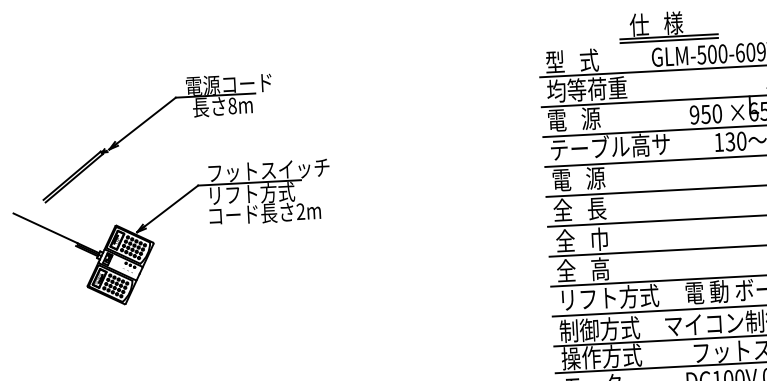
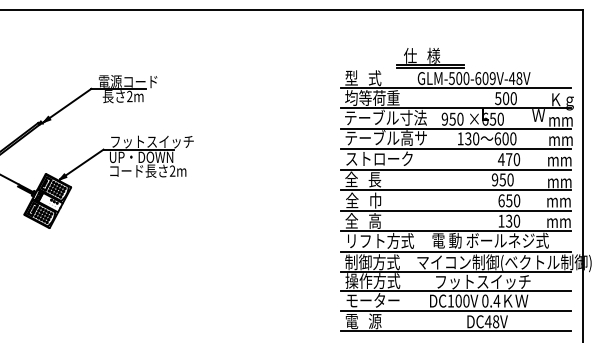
text: (232, 105) -> (129, 96), 8m -> 2m
text: (607, 117) -> (385, 117), 電   源 -> テーブル寸法
text: (600, 177) -> (378, 158), 電   源 -> ストローク
text: (254, 194) -> (141, 157), リフト方式 -> UP・DOWN

